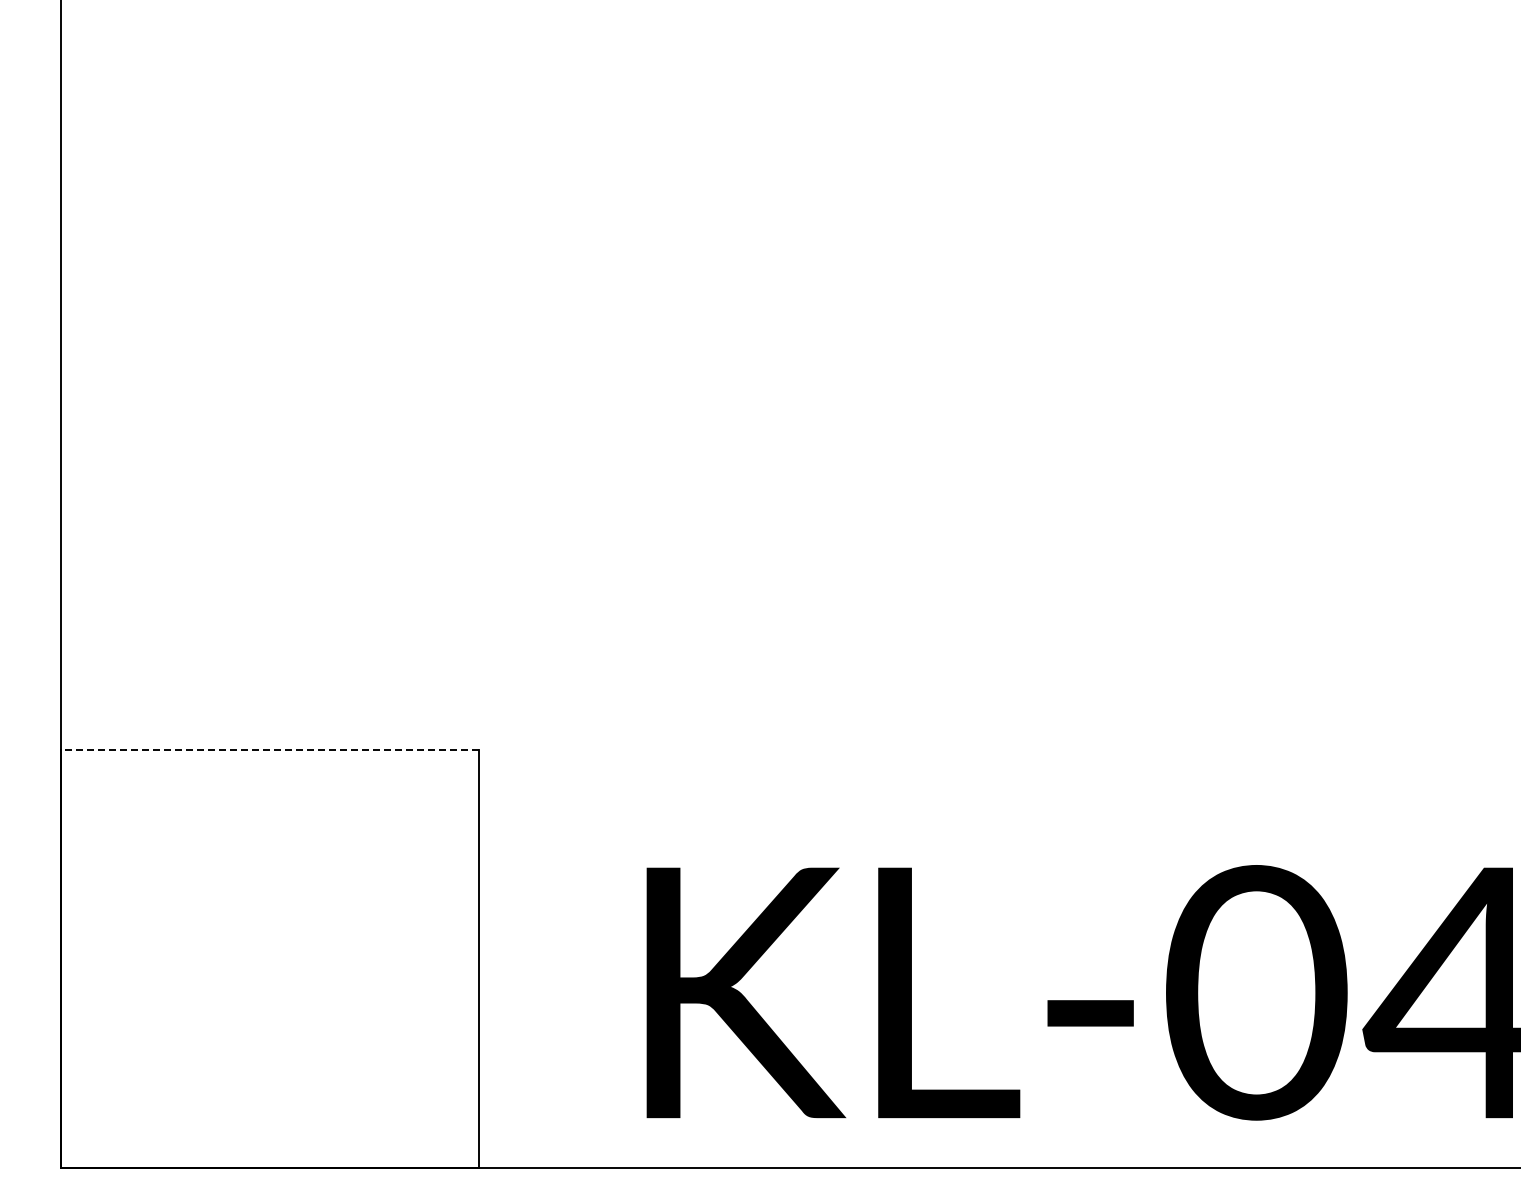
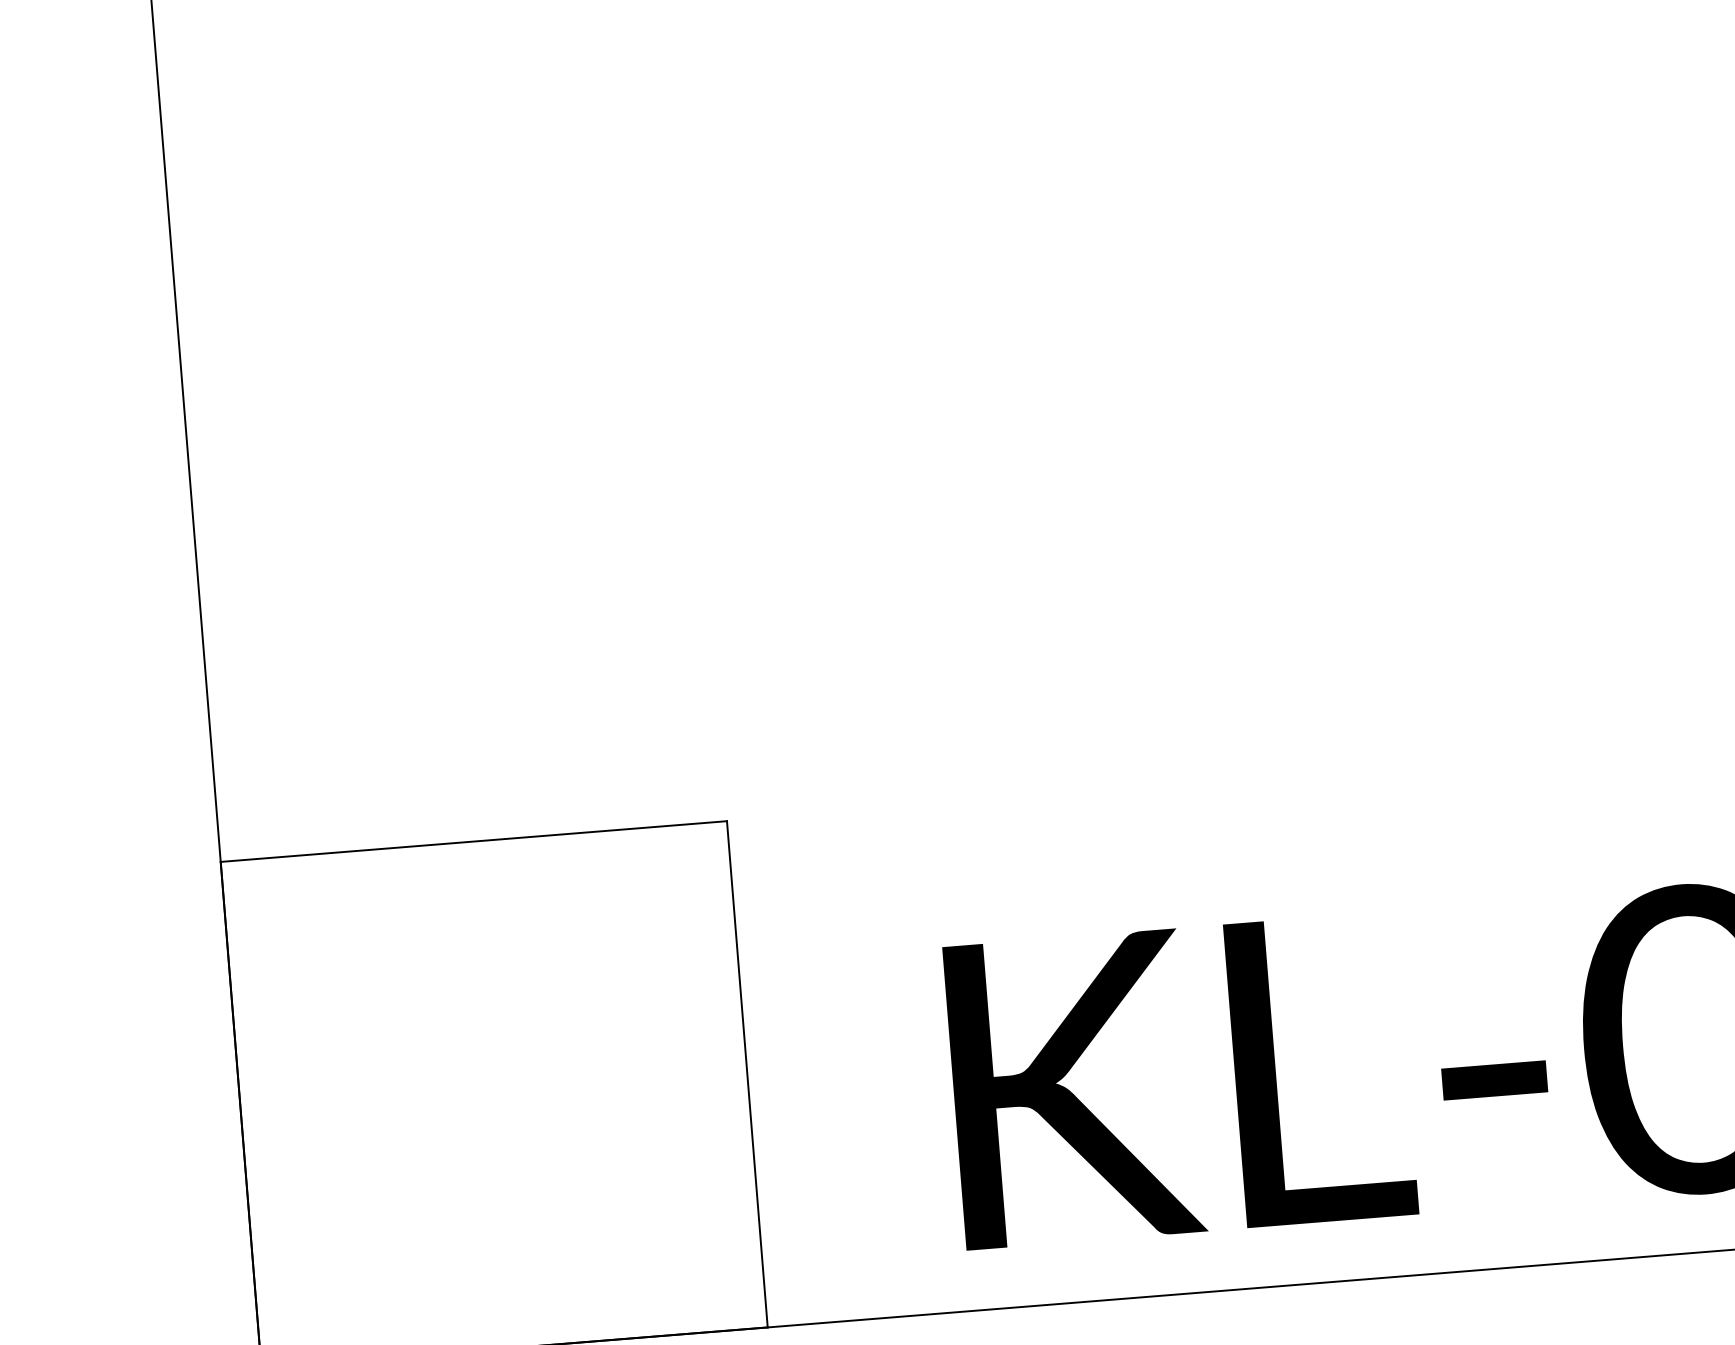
line: (269, 750) -> (473, 841), dashed -> solid

